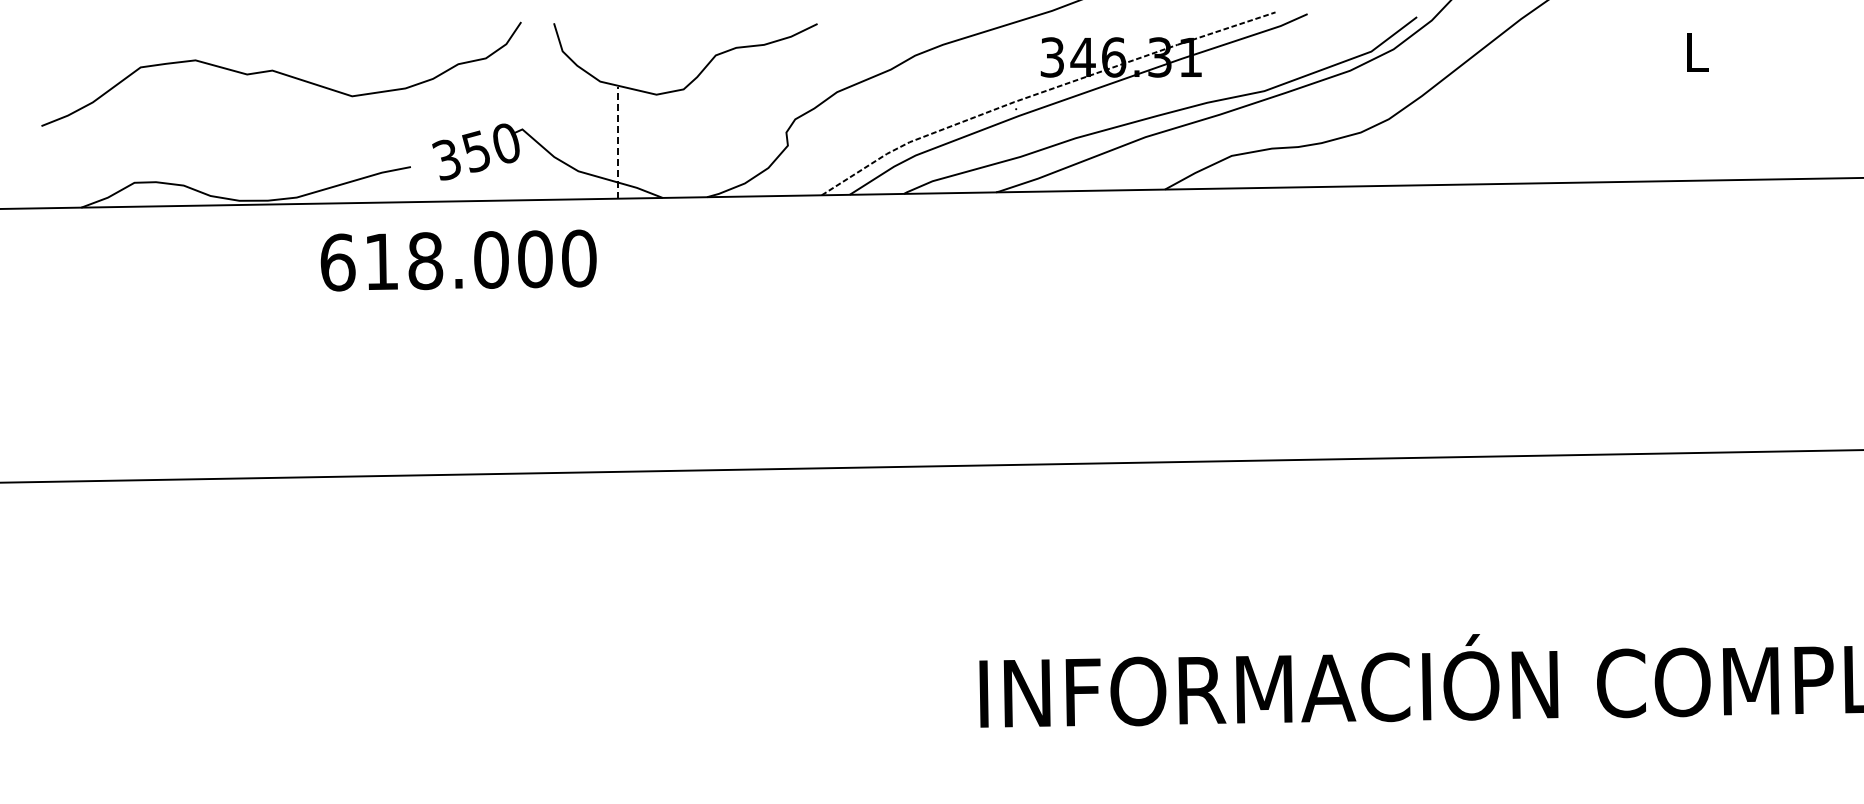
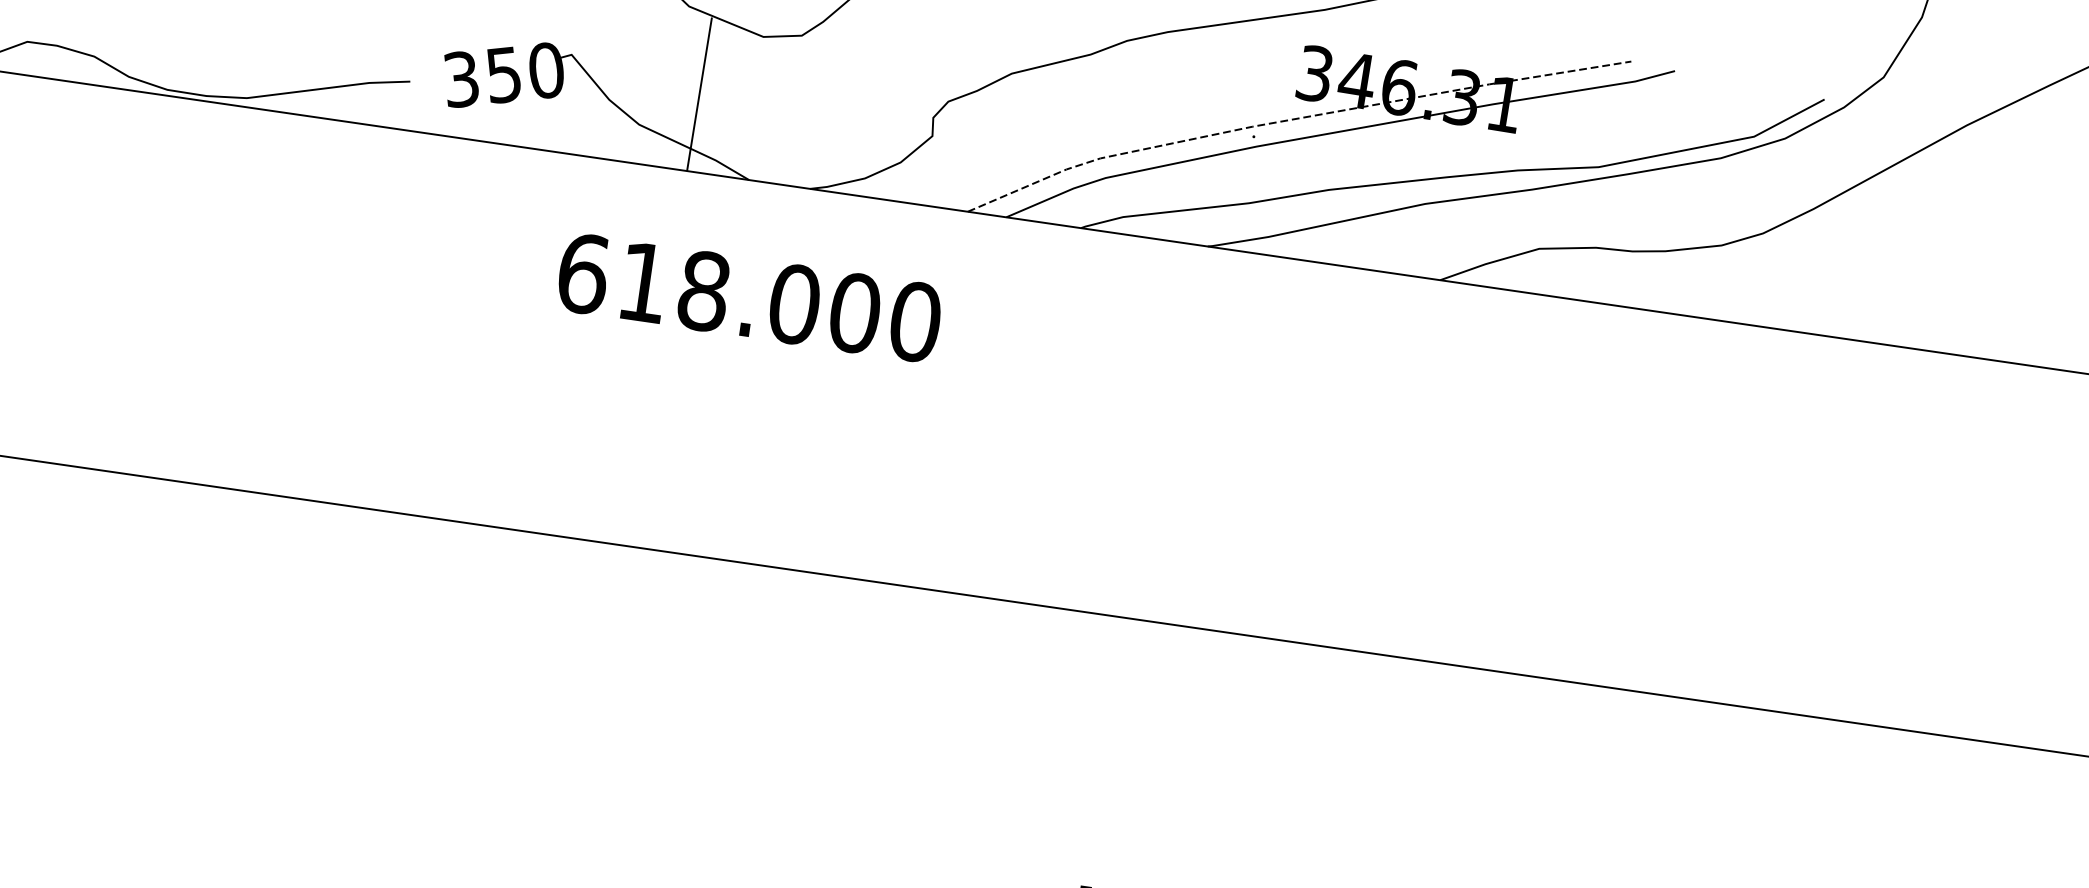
line: (617, 142) -> (699, 93), dashed -> solid
text: (458, 260) -> (749, 297), moved

